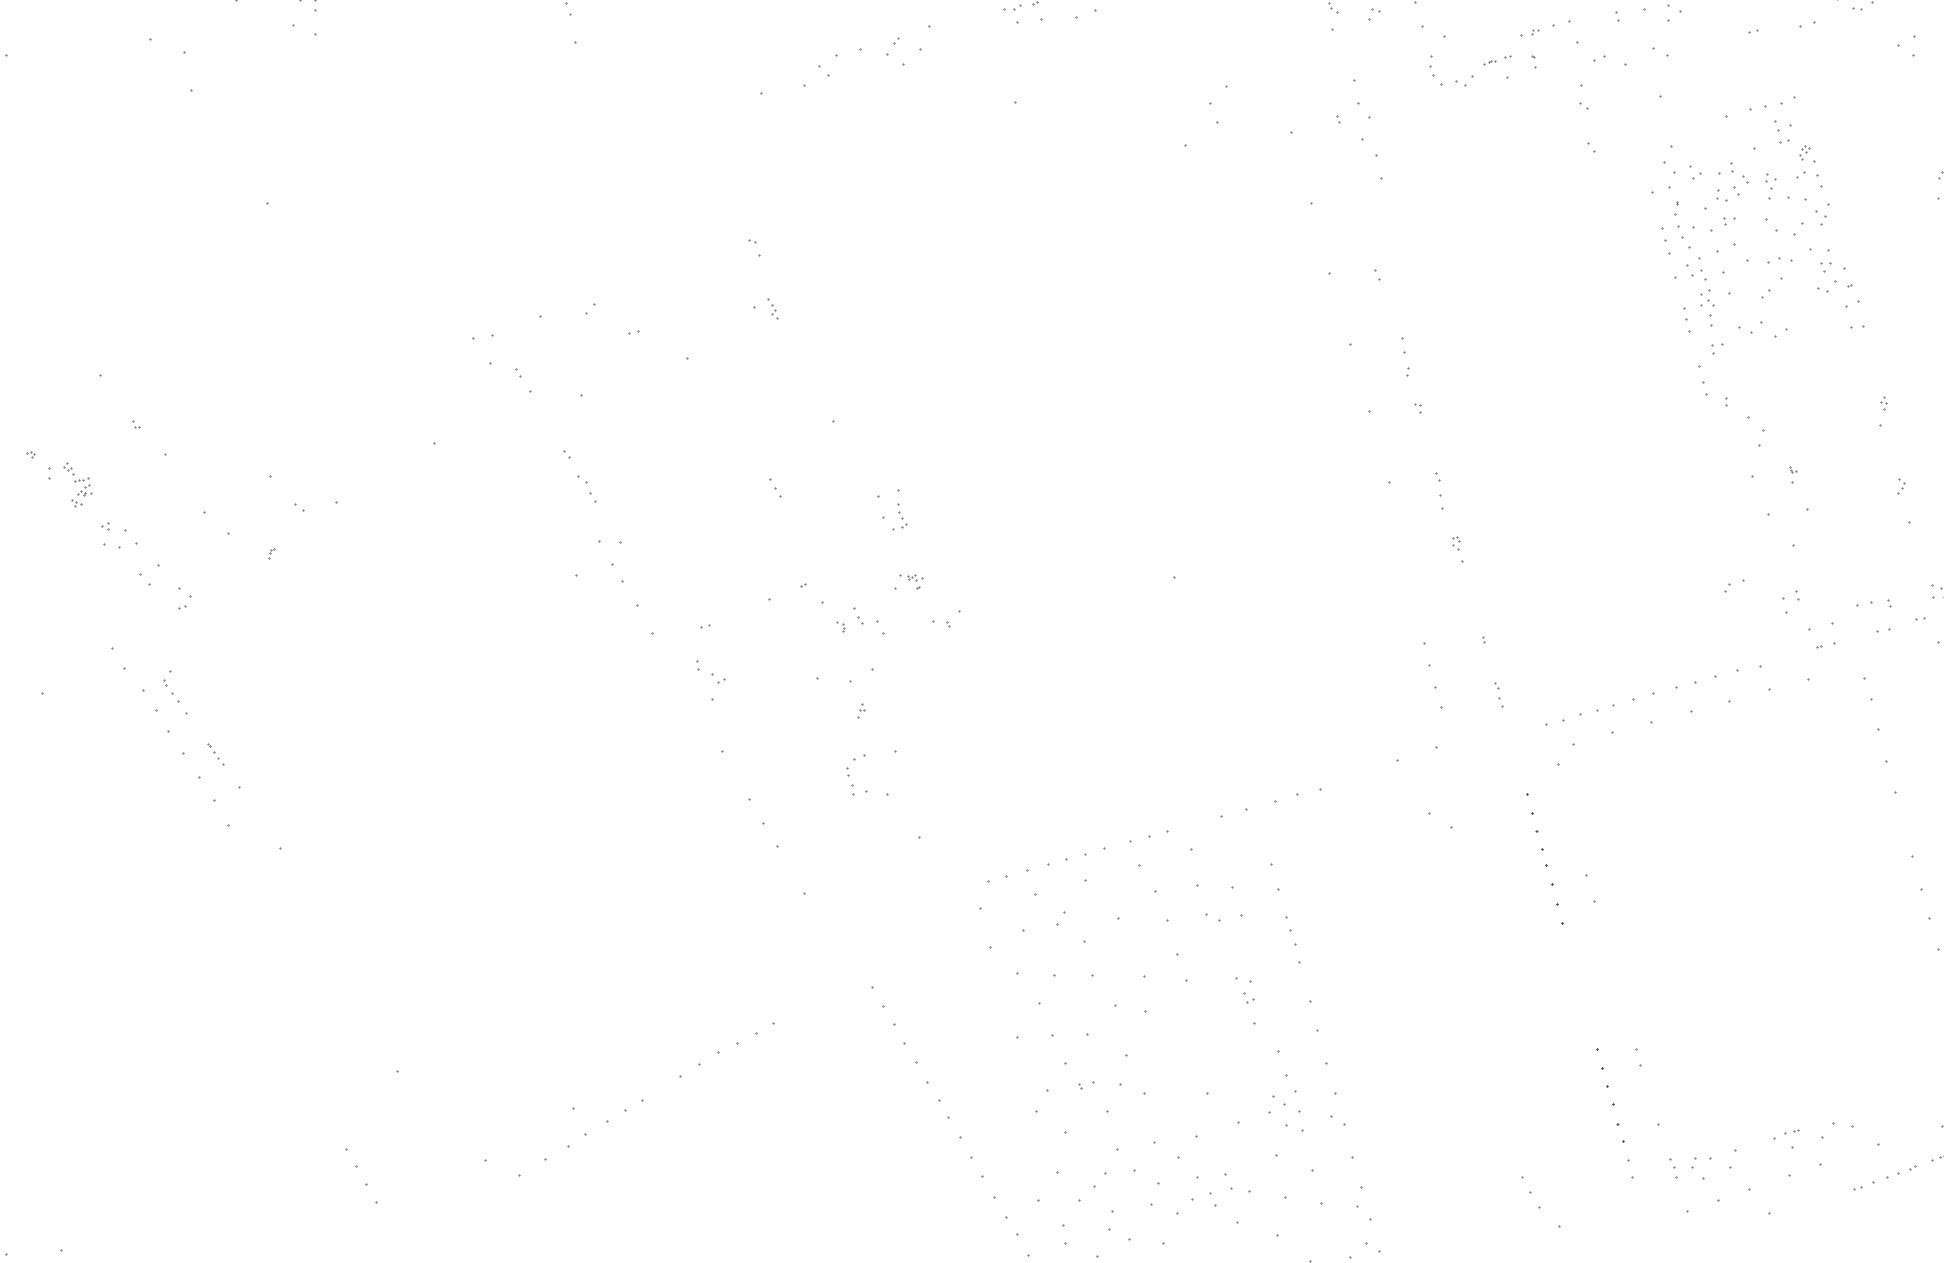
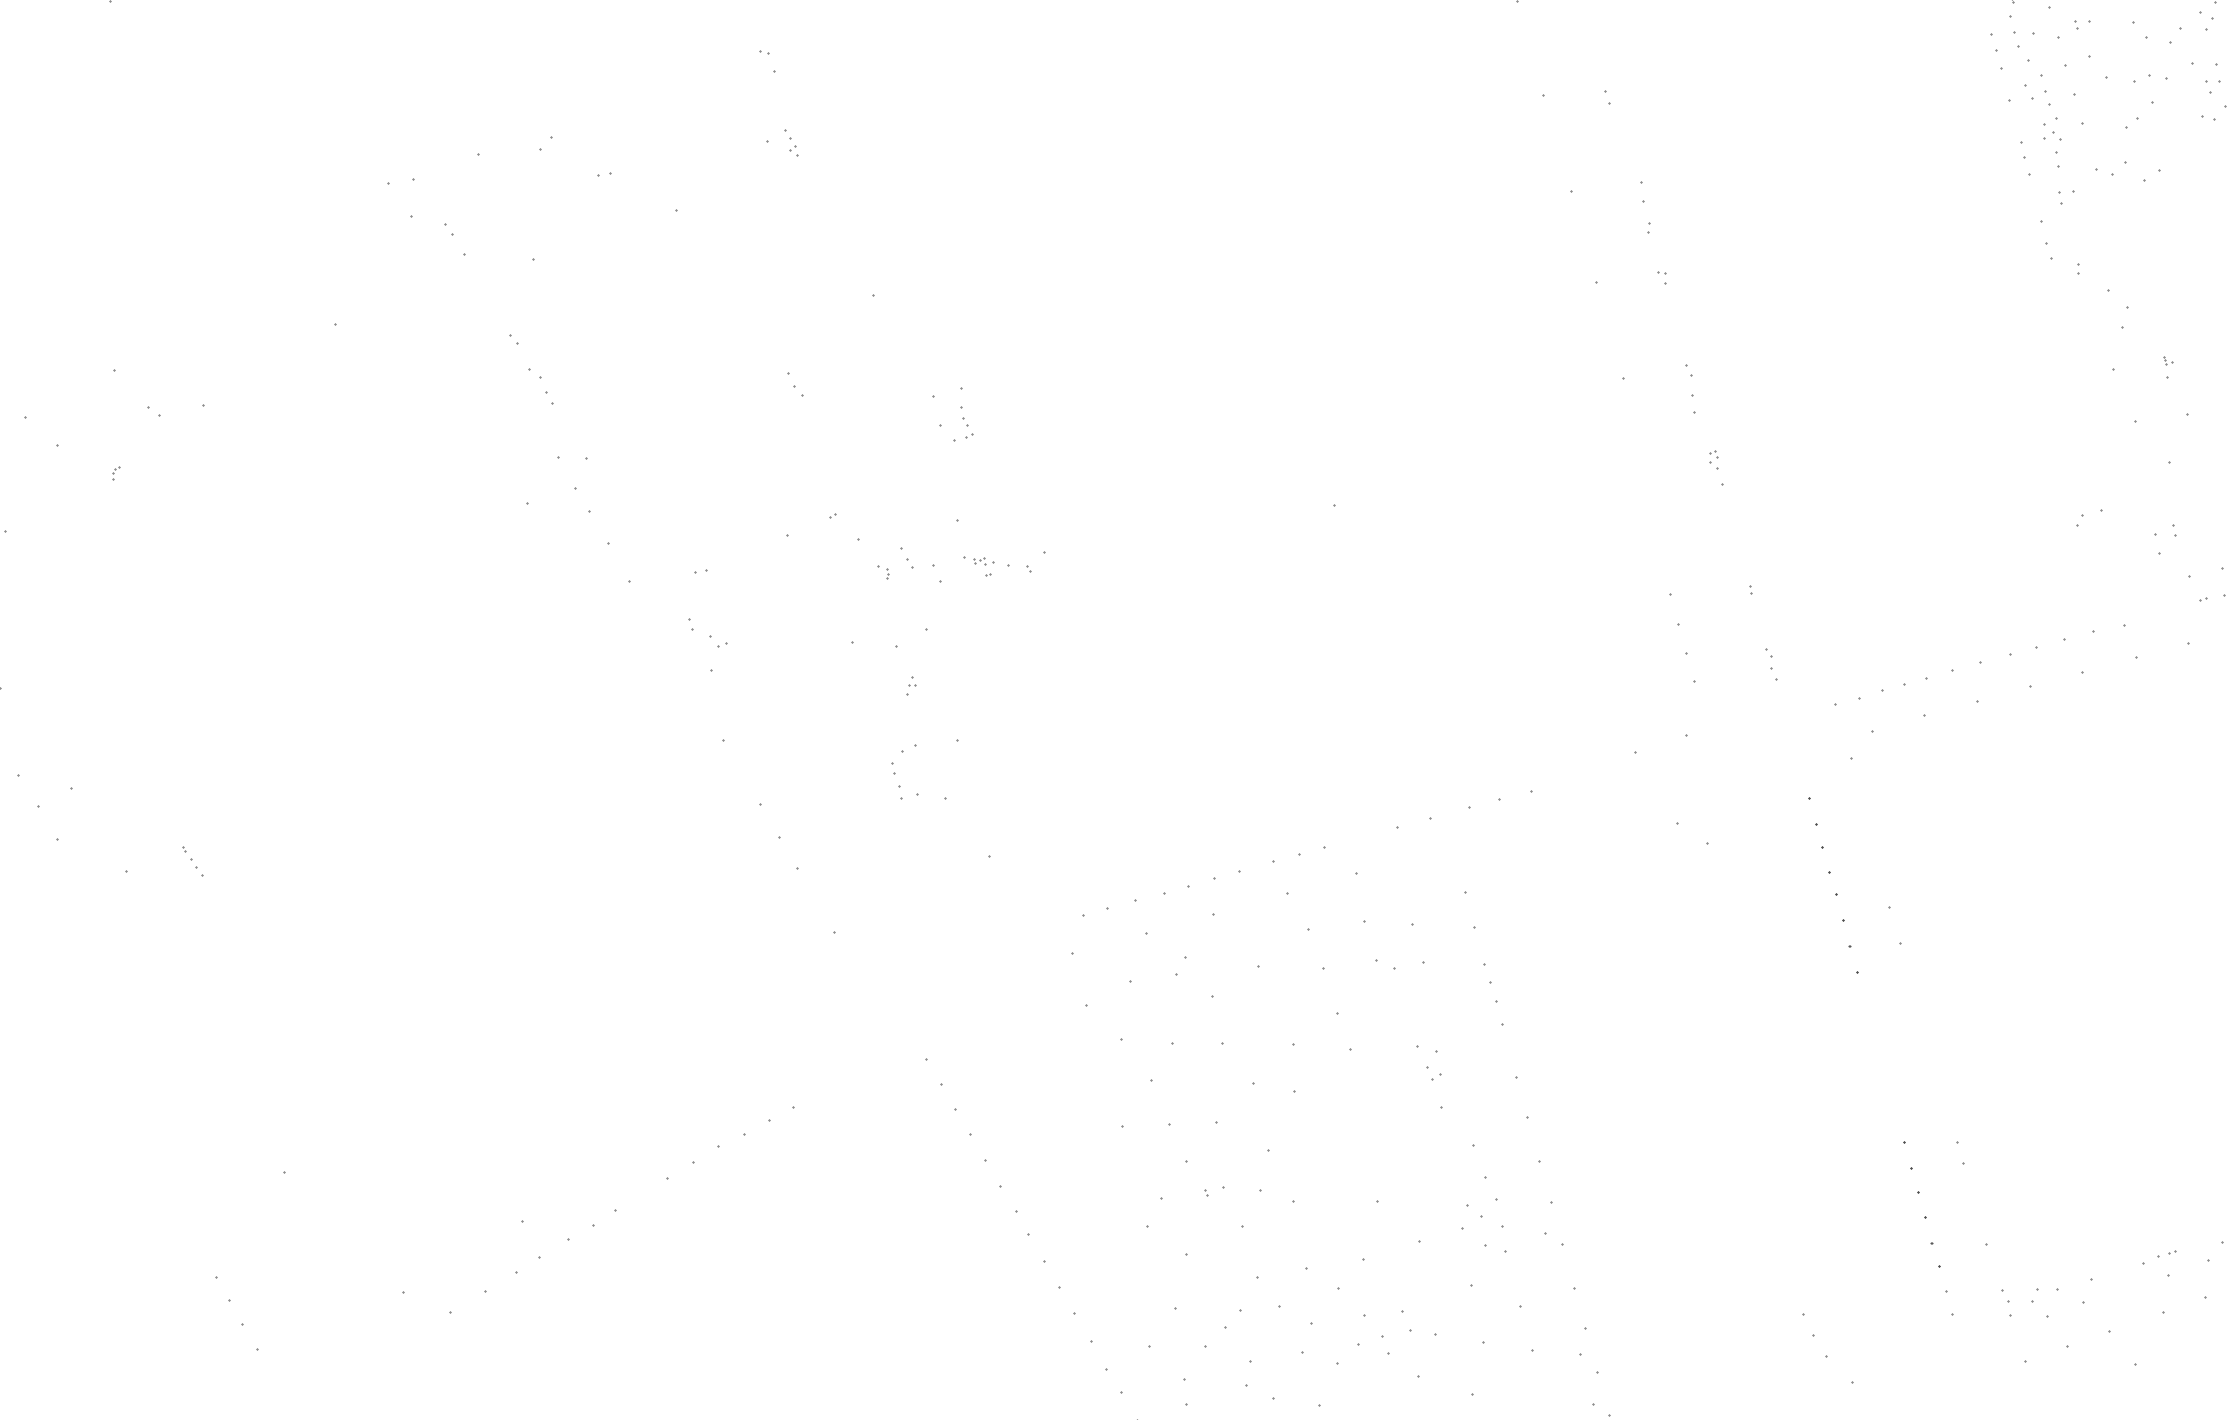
part: (911, 581) -> (979, 566), moved
part: (215, 754) -> (192, 862), moved

